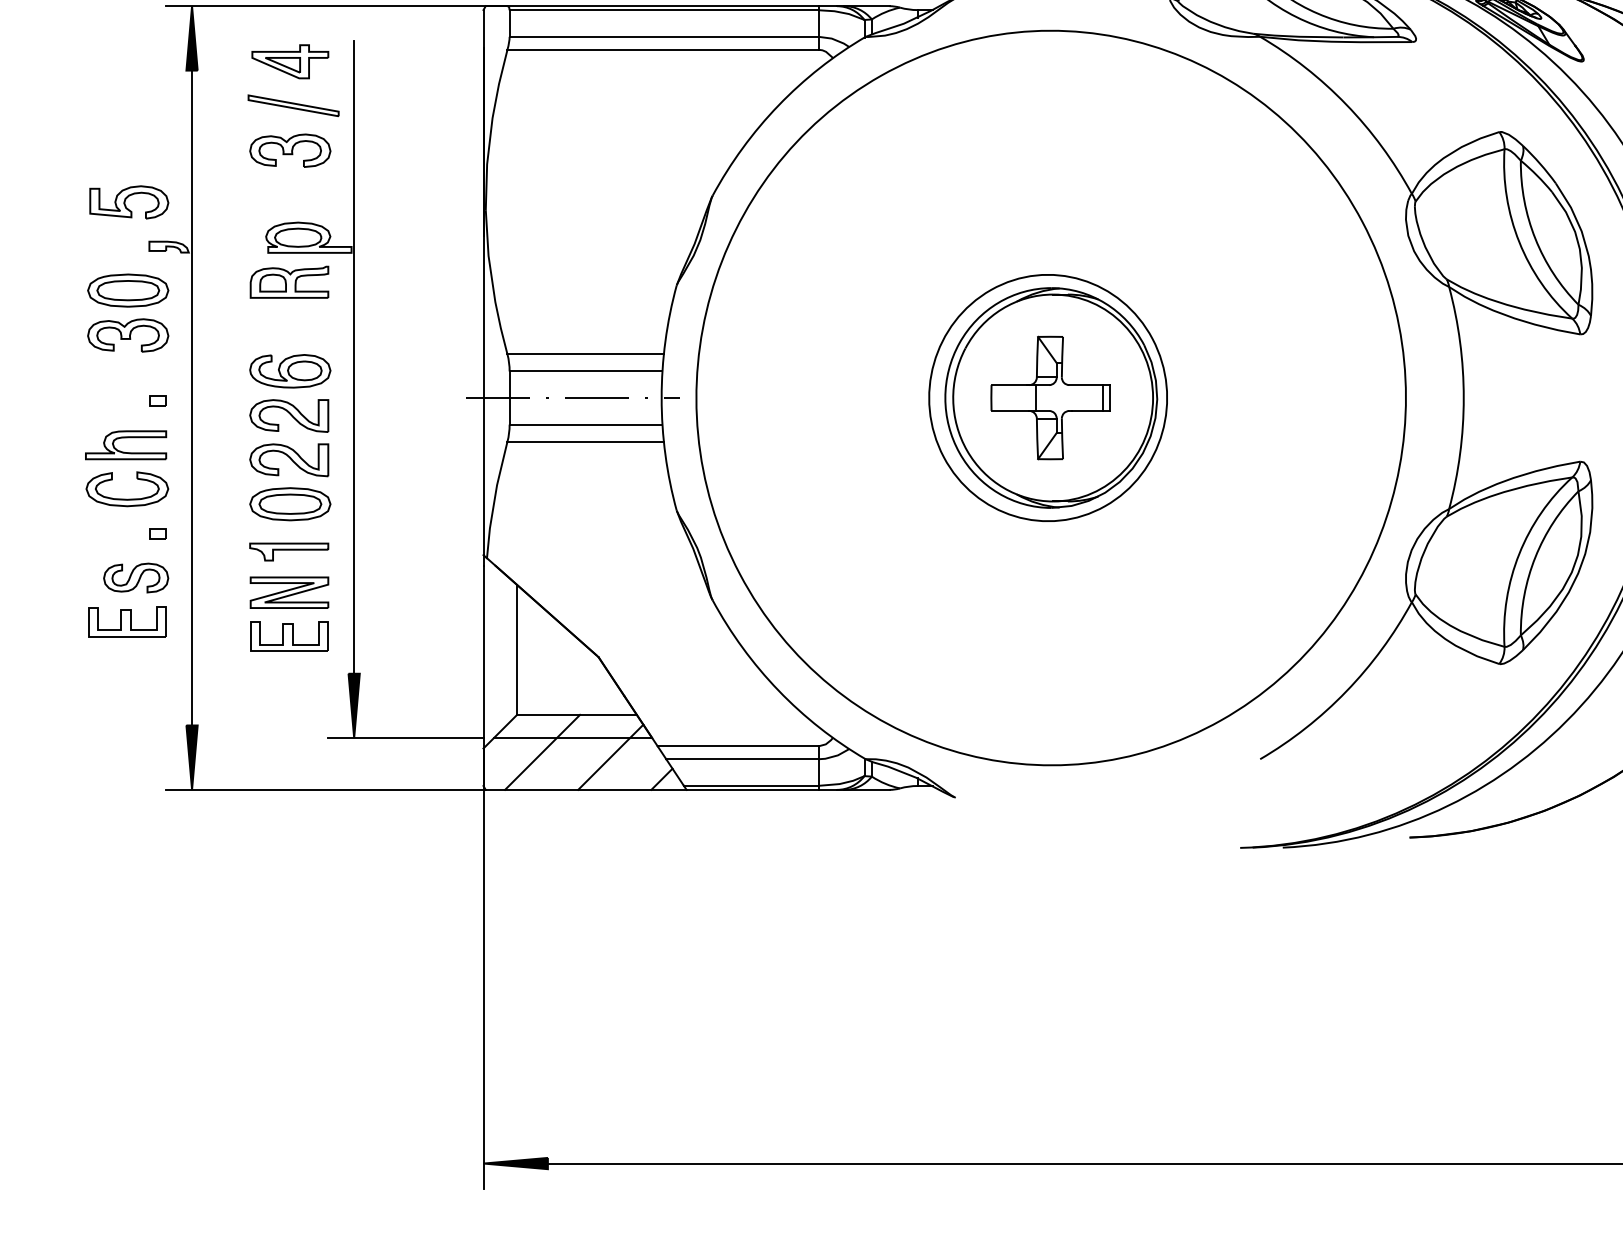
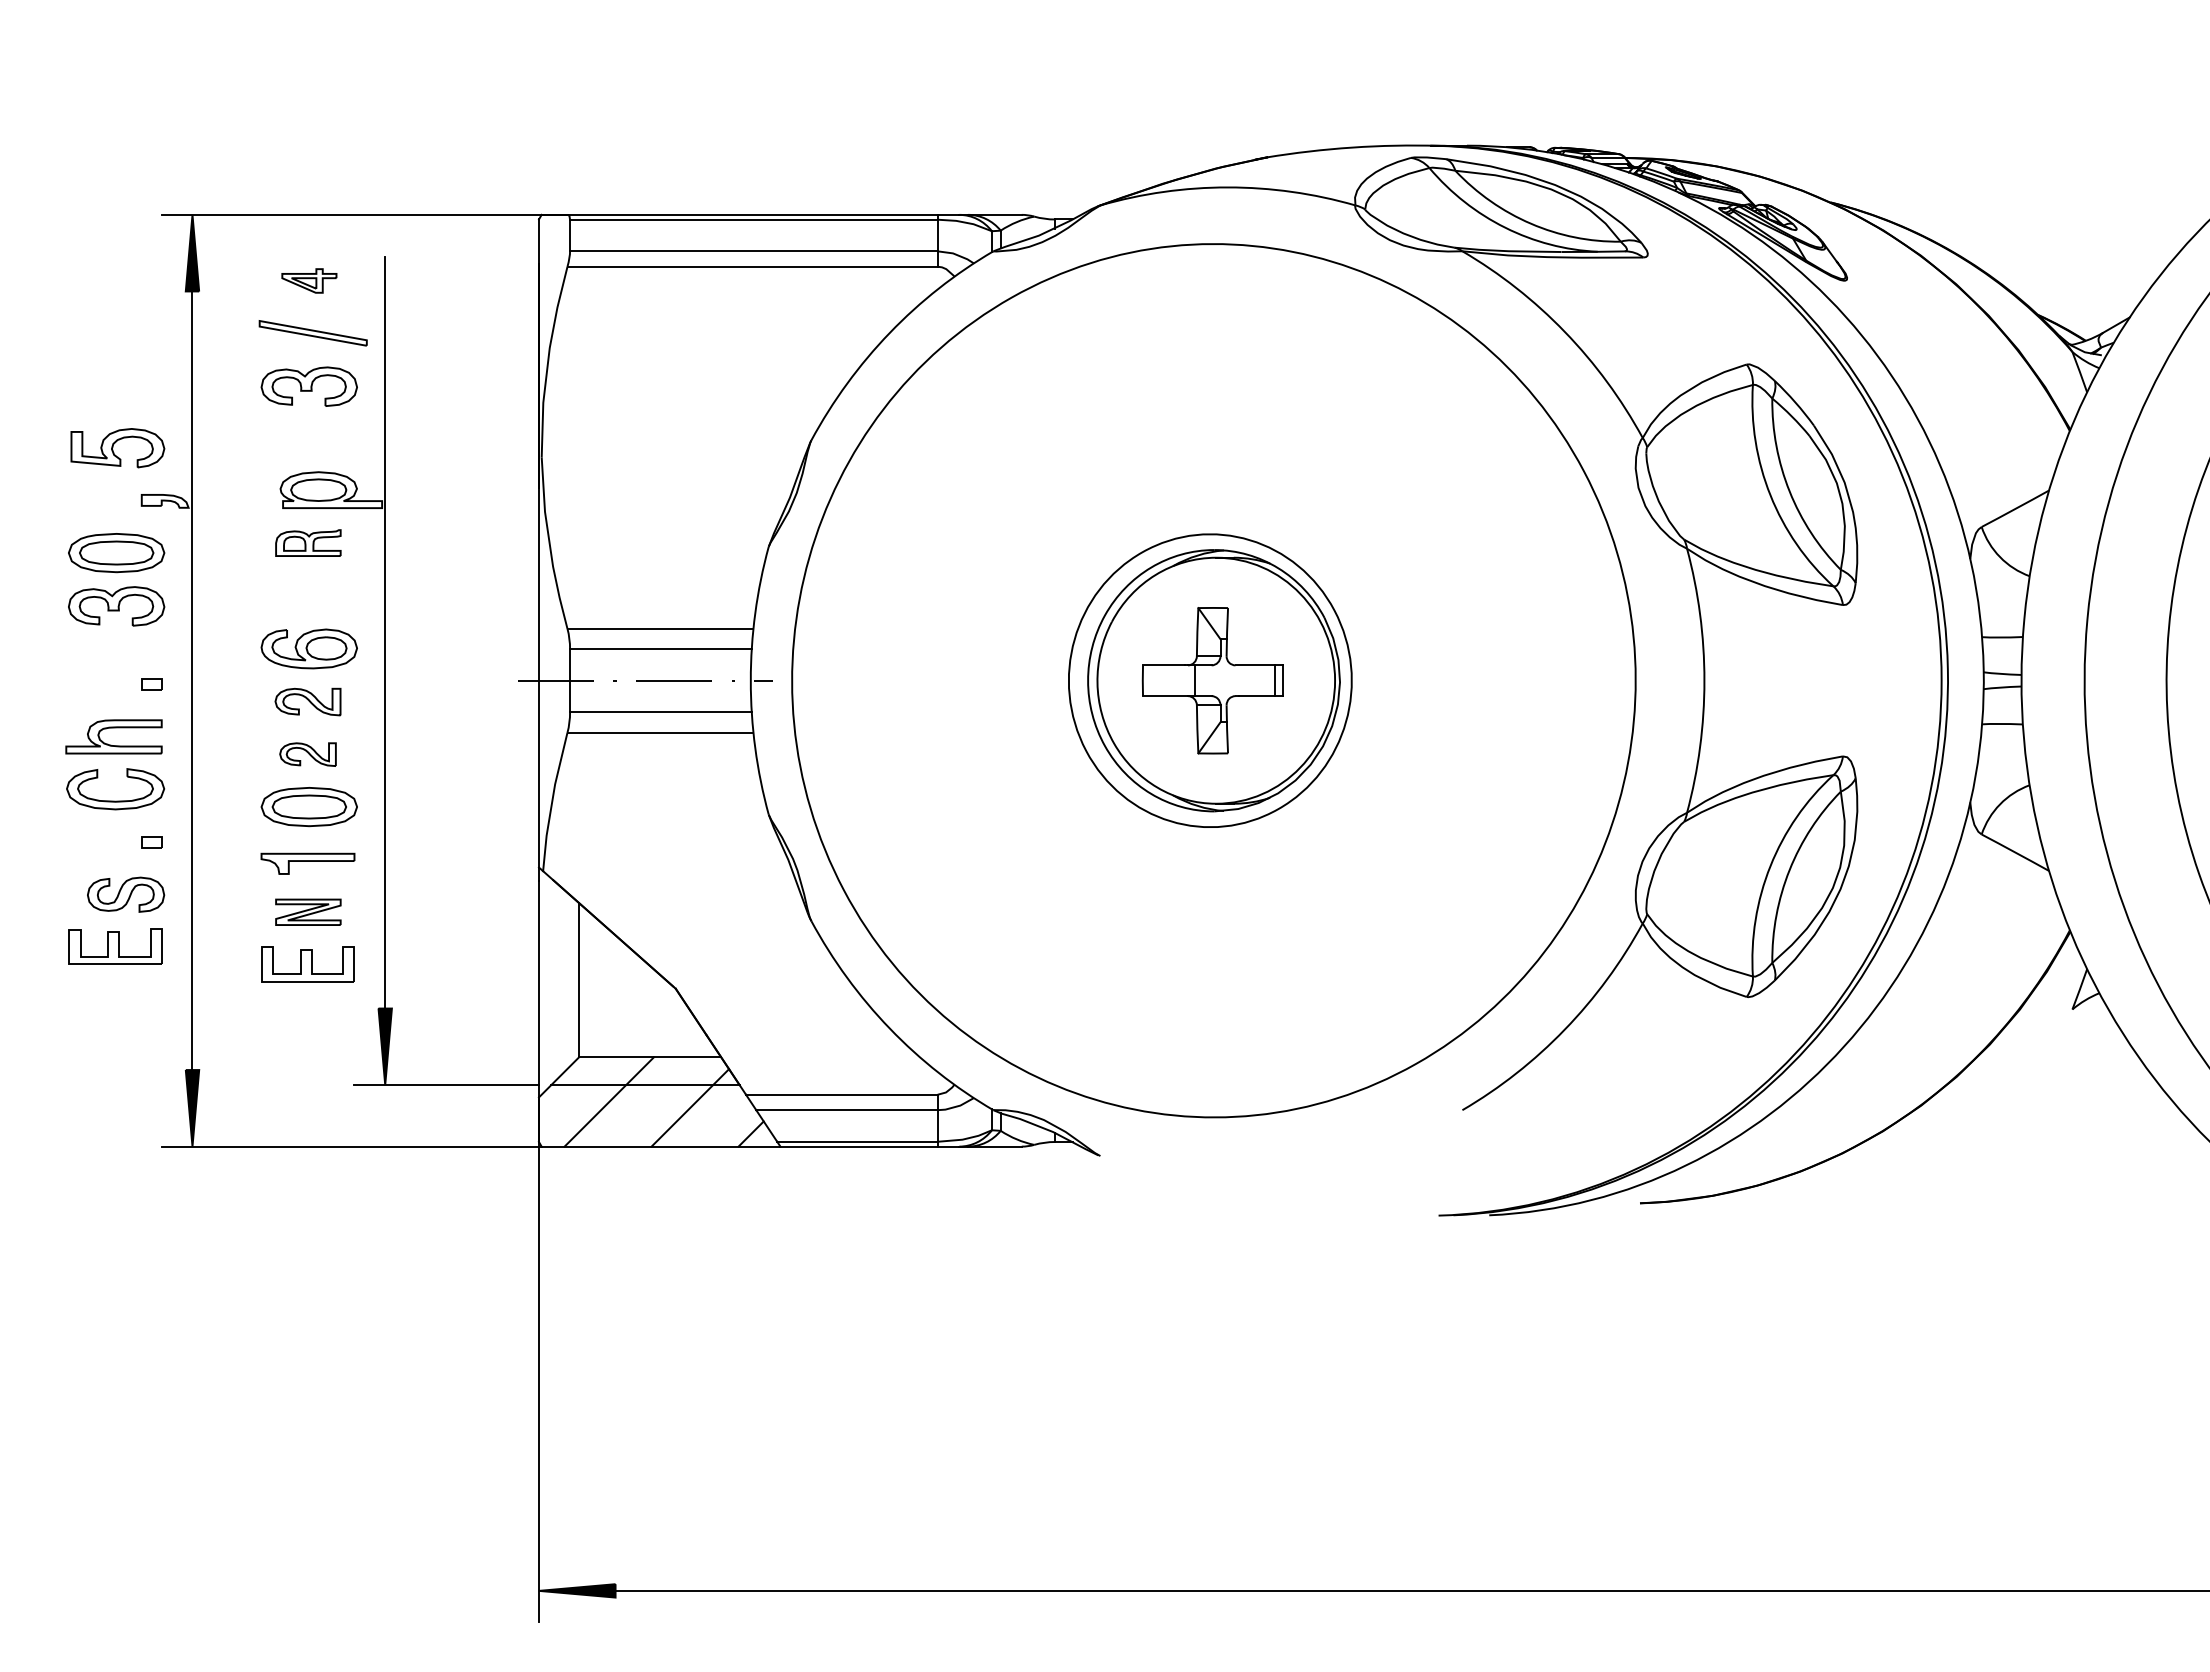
part: (290, 61) -> (309, 280), size x0.6
part: (289, 281) -> (308, 542), size x0.7
part: (288, 415) -> (307, 701), size x0.7
part: (288, 460) -> (307, 754), size x0.6
part: (289, 592) -> (308, 912), size x0.7

